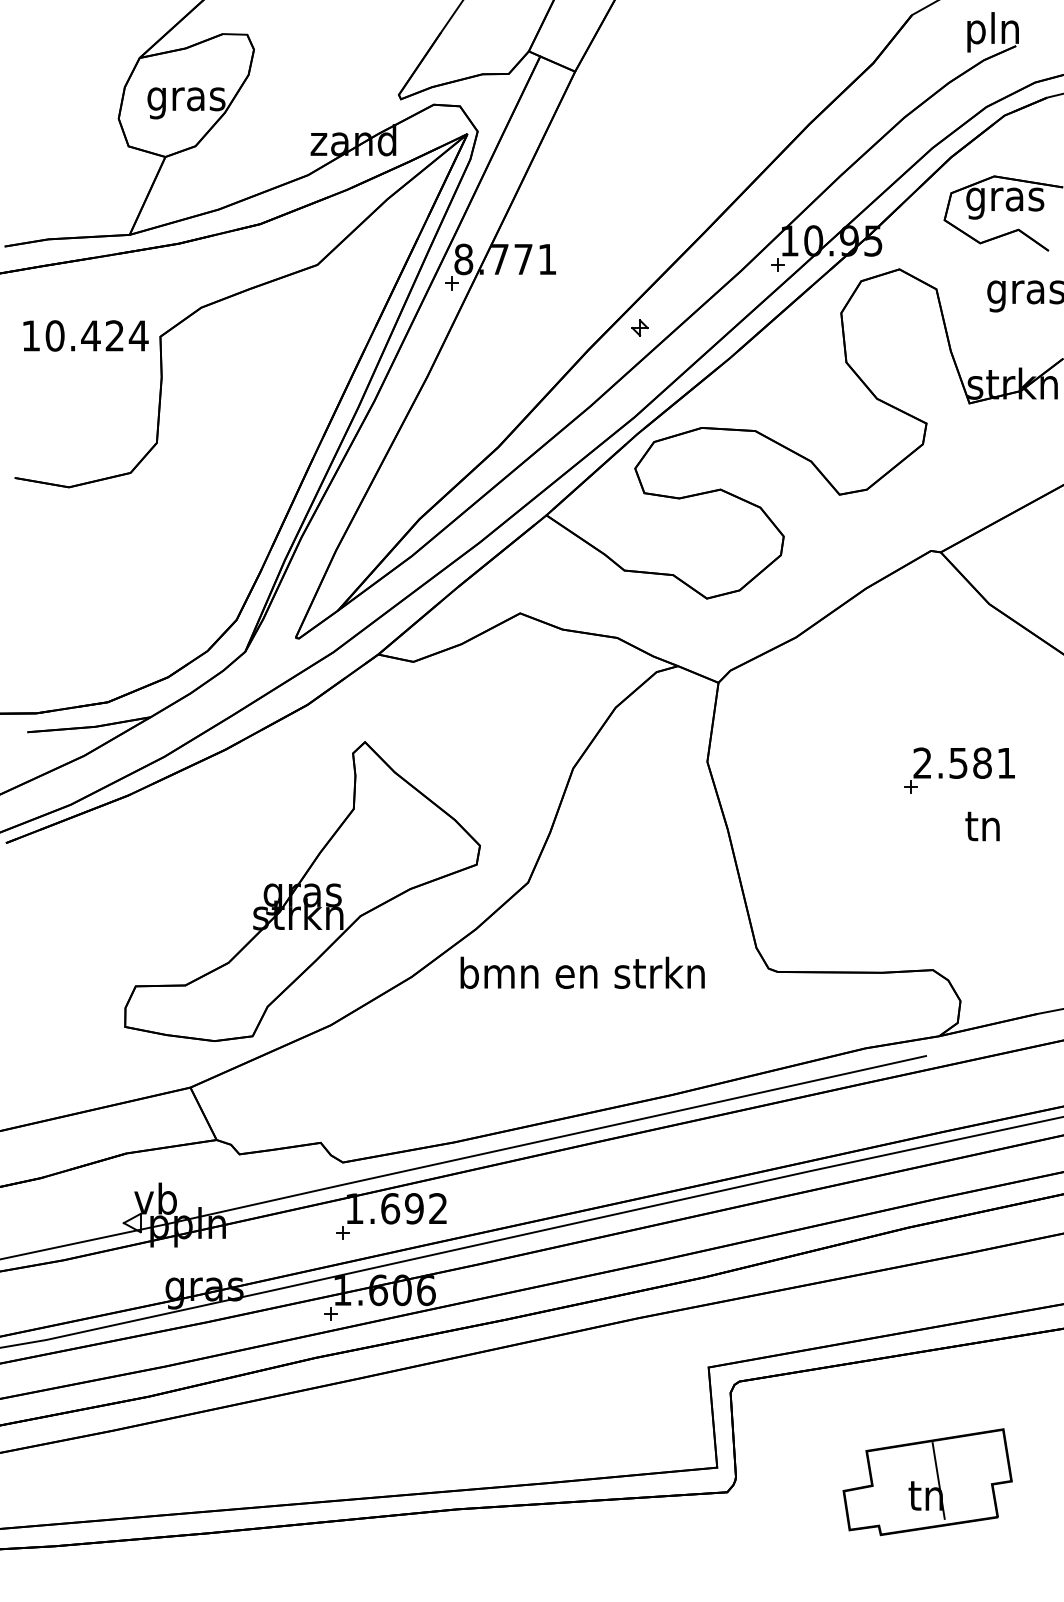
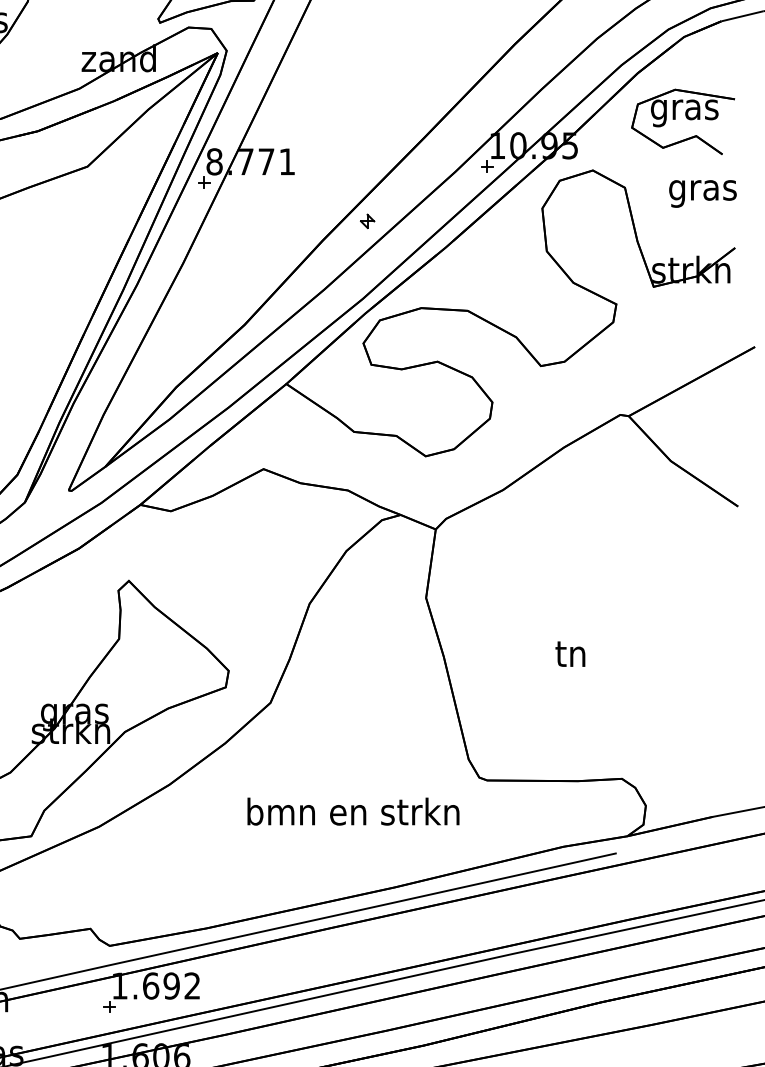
part: (959, 770) -> (645, 605), removed
text: (982, 826) -> (570, 654), moved
text: (582, 972) -> (353, 811), moved

